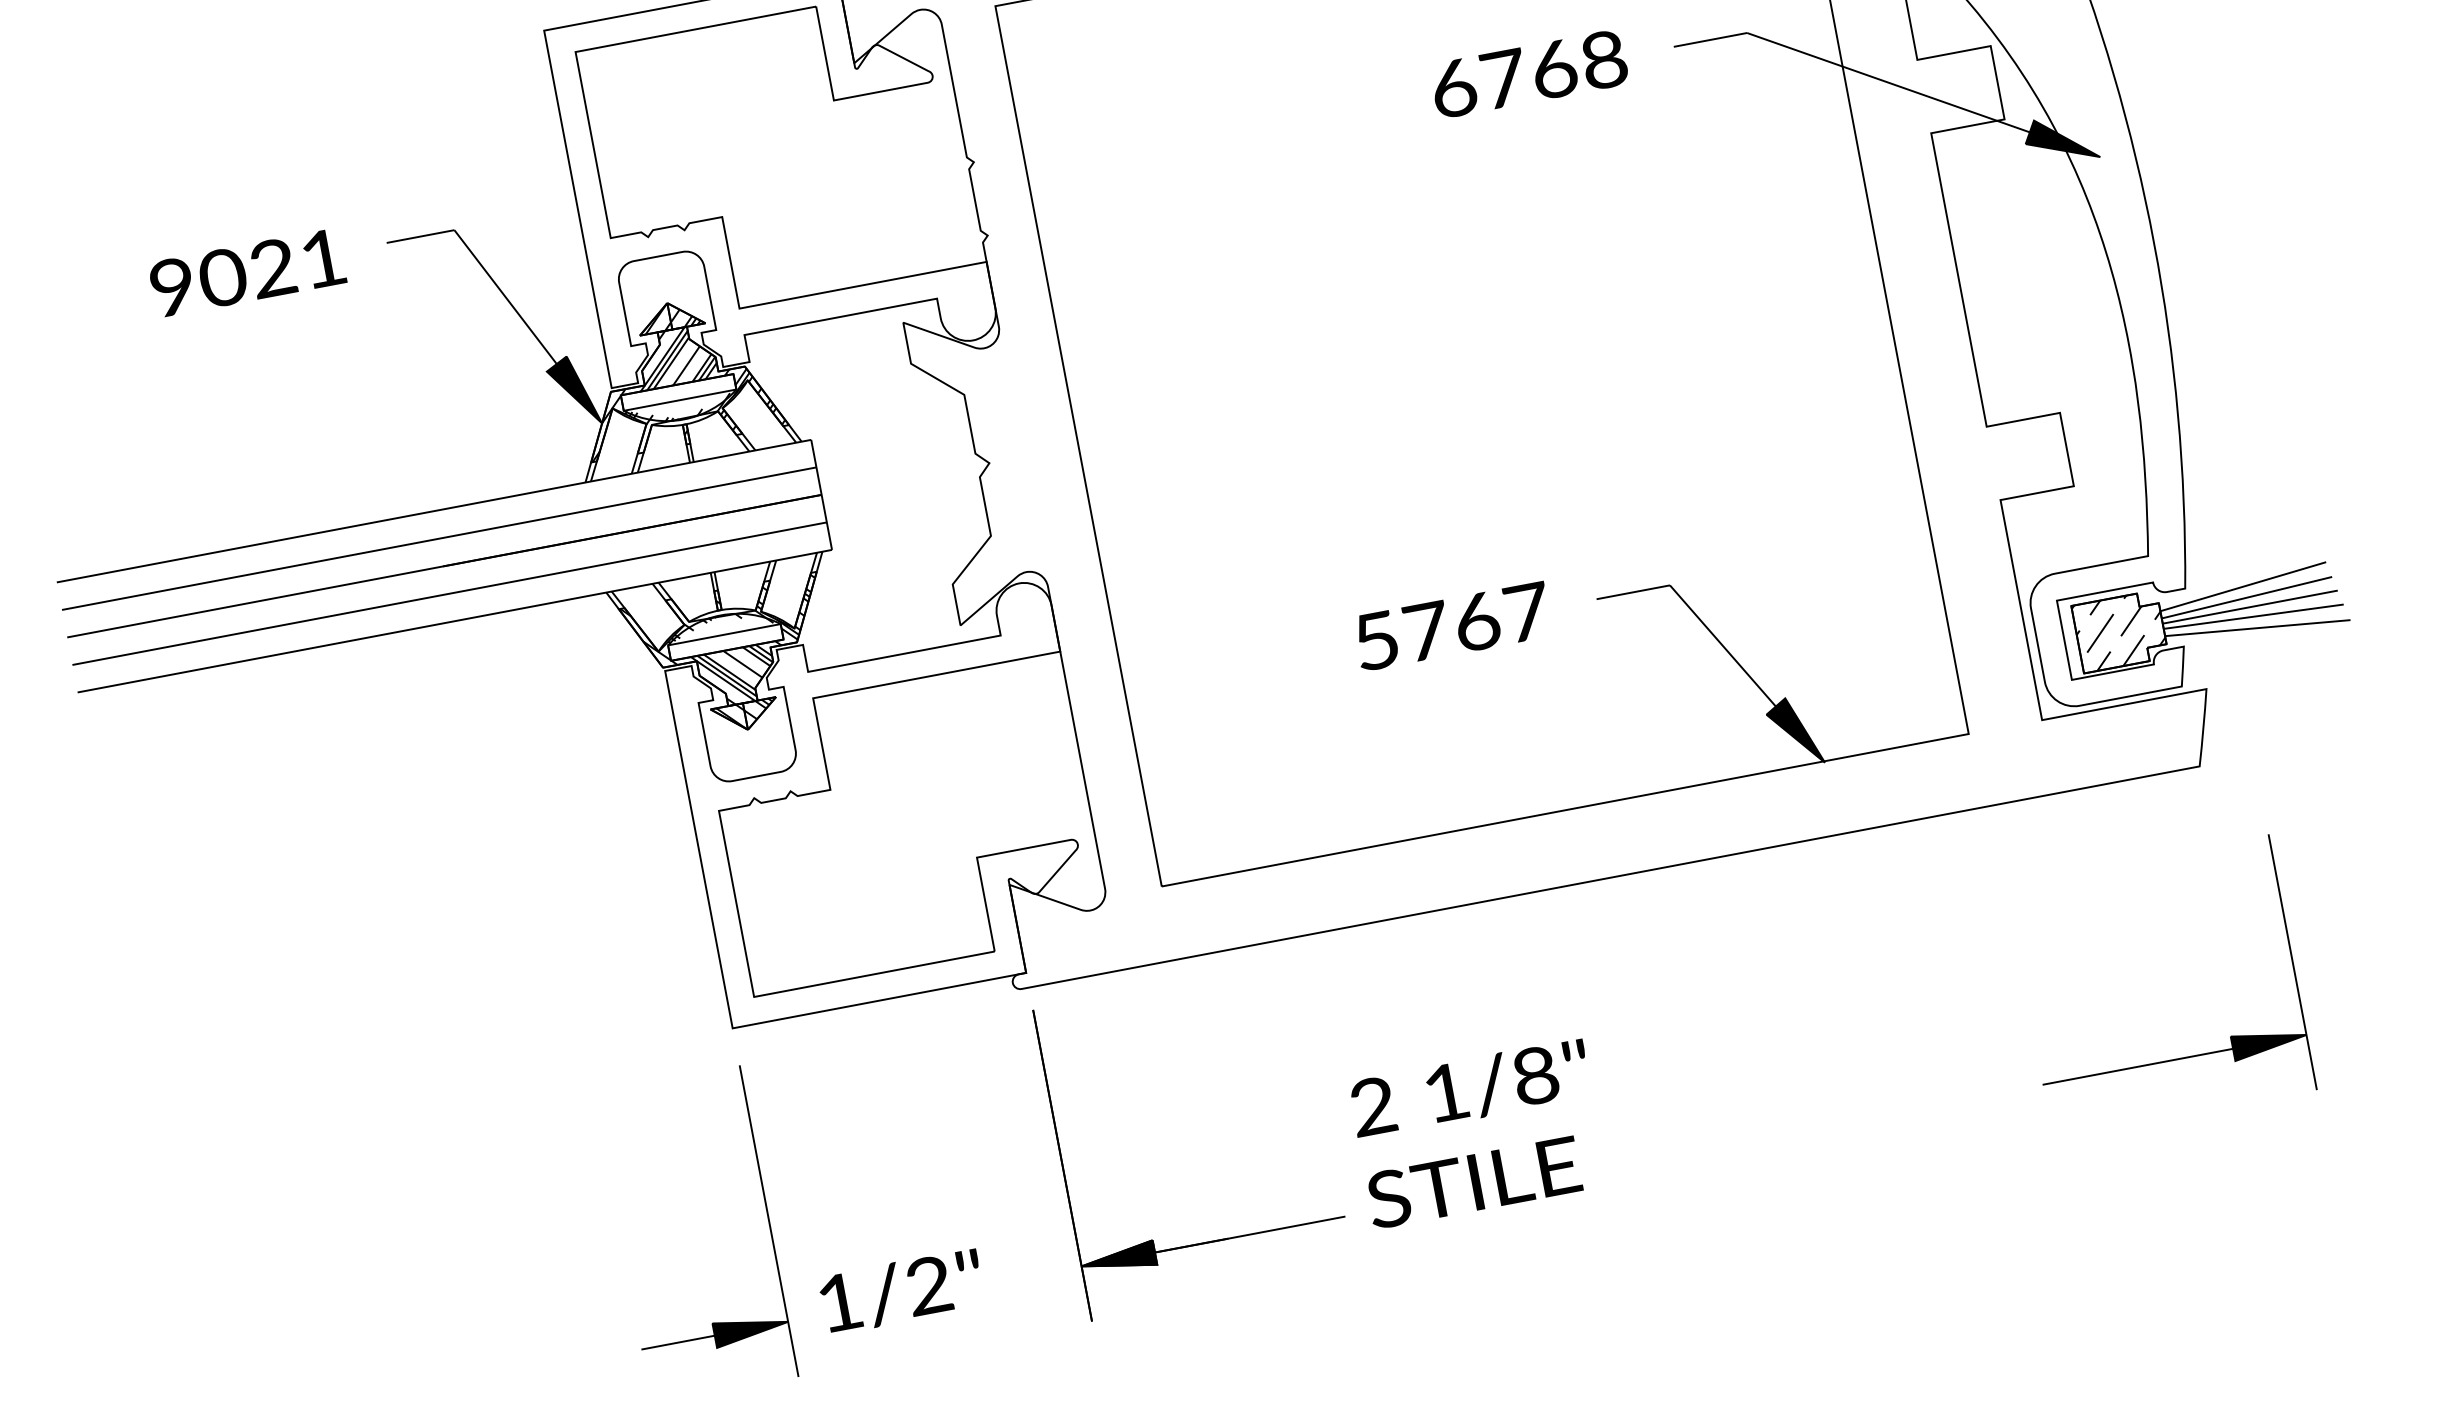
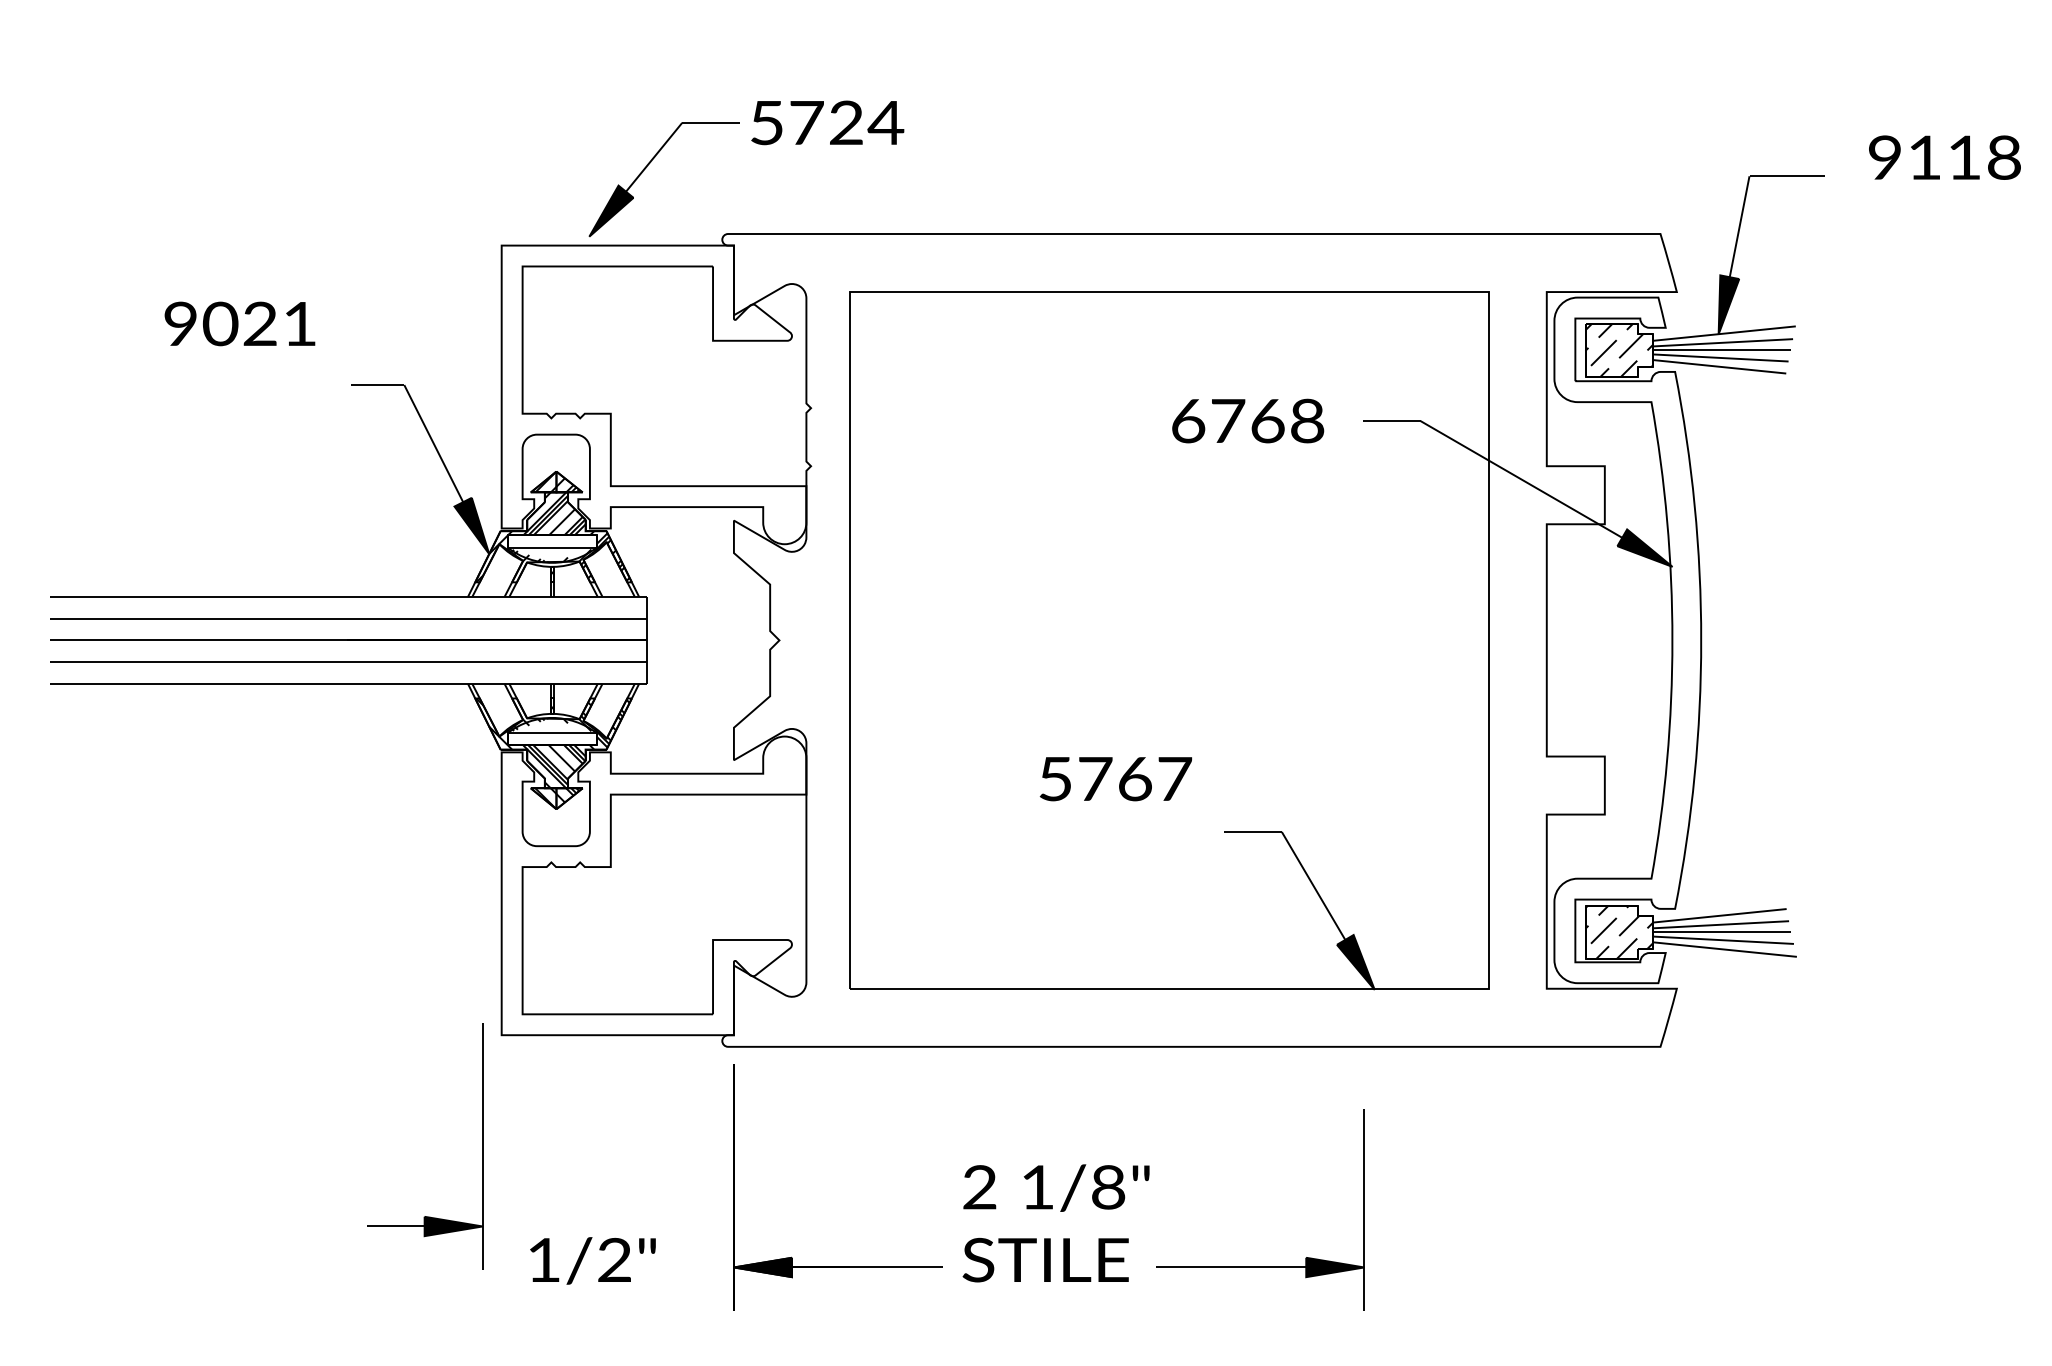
text: (246, 272) -> (239, 323), moved
text: (1452, 627) -> (1115, 779), moved
part: (2175, 1058) -> (1260, 1266), moved
part: (768, 1220) -> (482, 1146), moved

